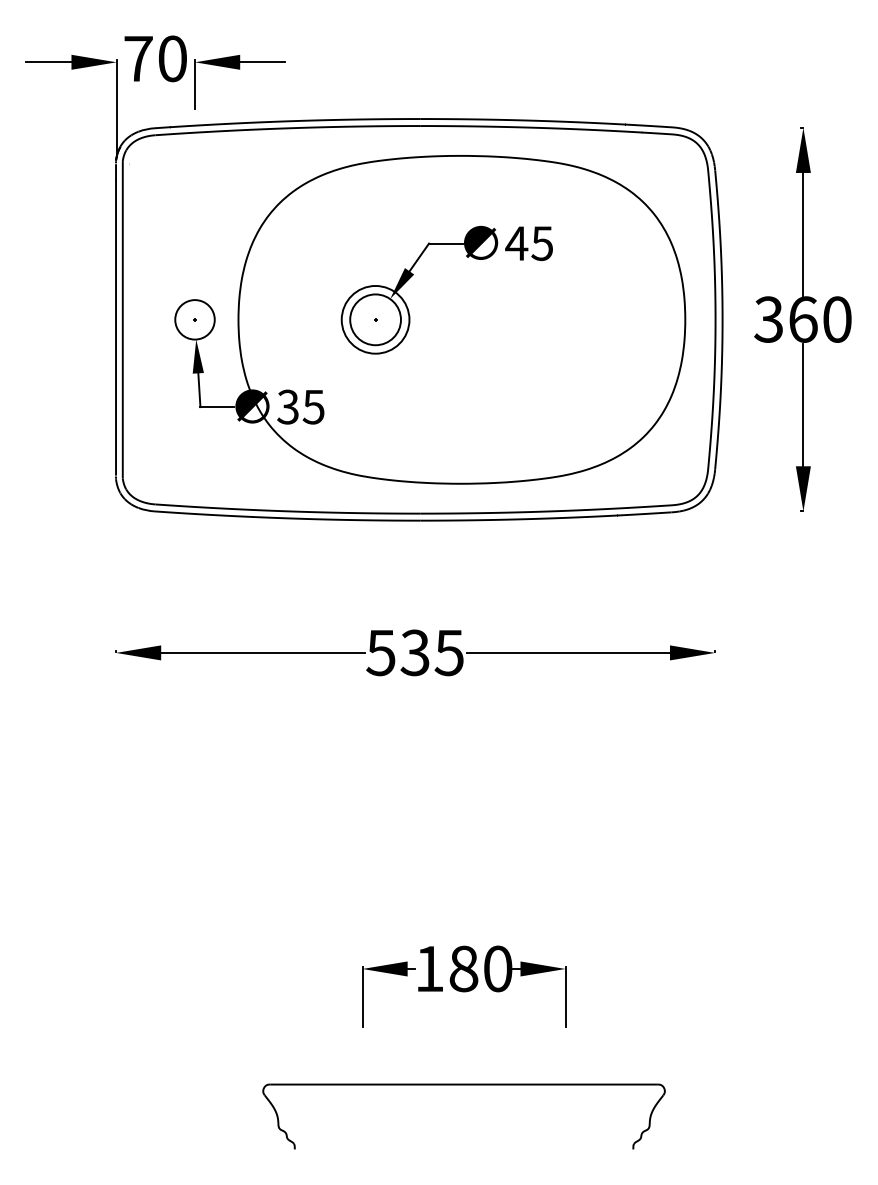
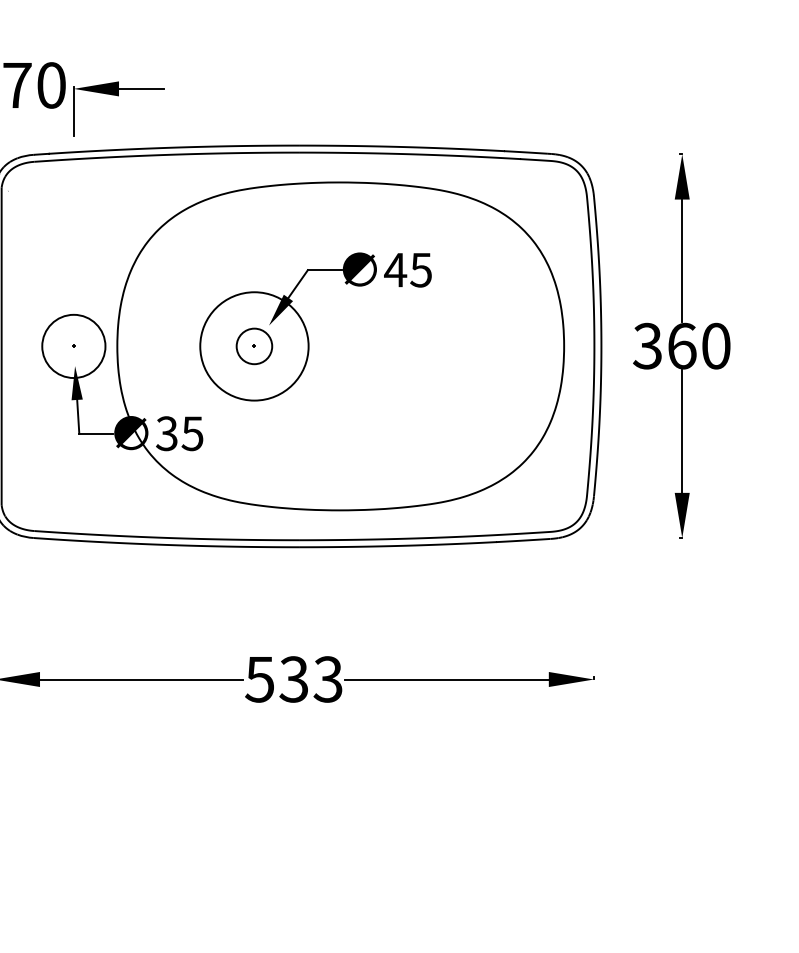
circle: (194, 319) -> (73, 346), size x1.6
circle: (375, 319) -> (254, 346), size x0.7
circle: (375, 319) -> (254, 346), size x1.6
text: (448, 652) -> (327, 679), 535 -> 533

